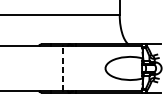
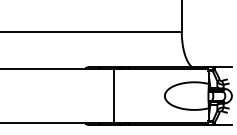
line: (62, 67) -> (113, 95), dashed -> solid

